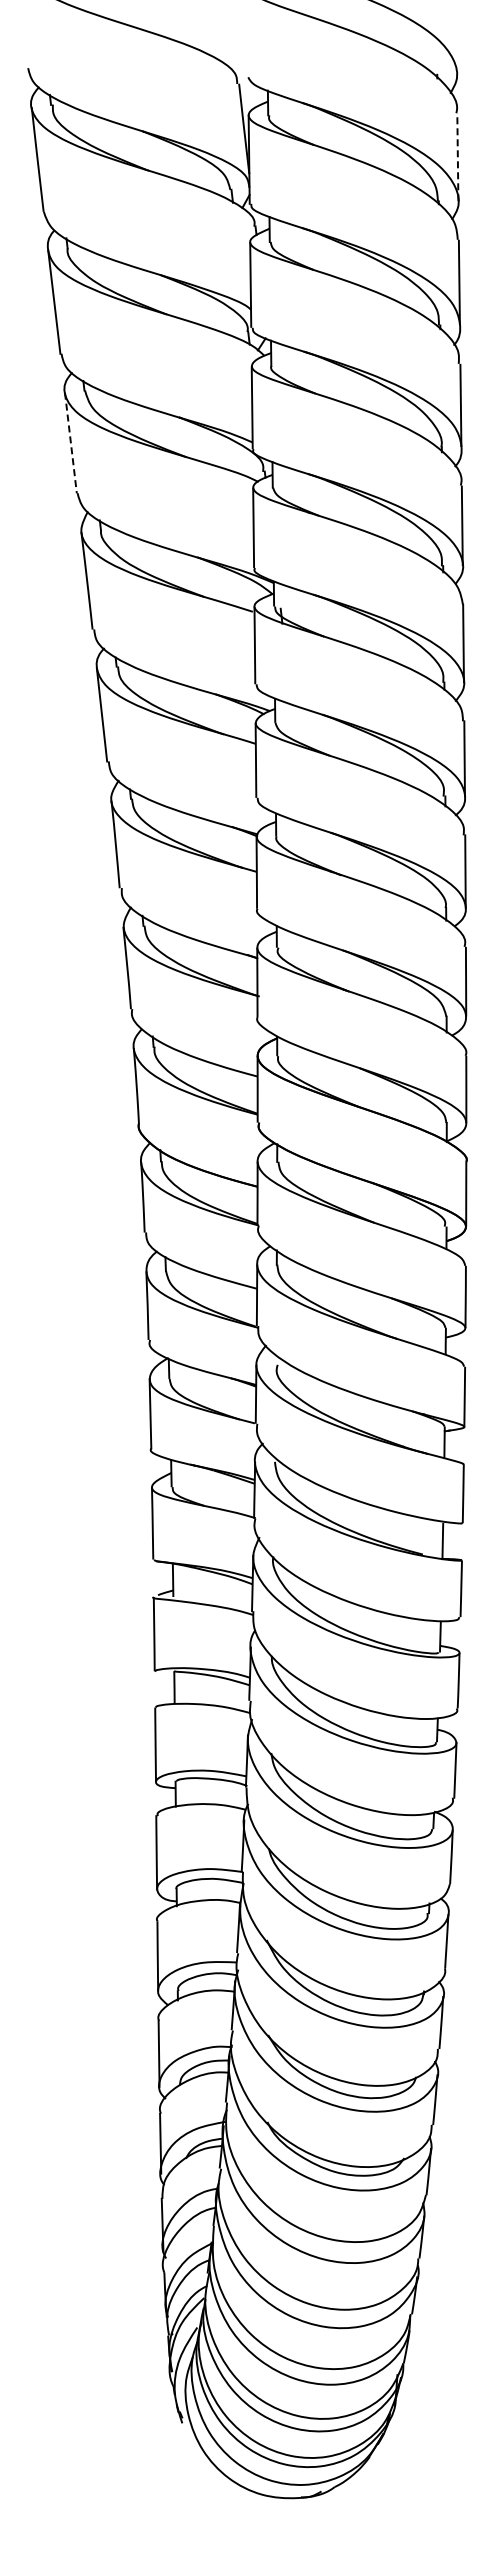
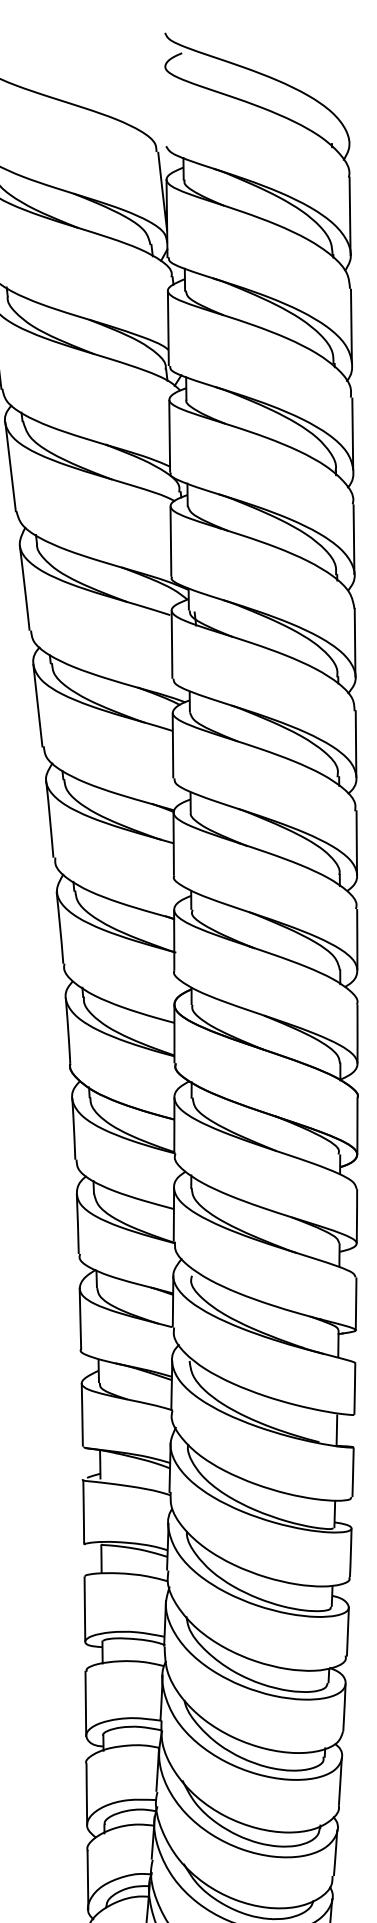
line: (457, 156) -> (349, 215), dashed -> solid
line: (70, 443) -> (10, 467), dashed -> solid

